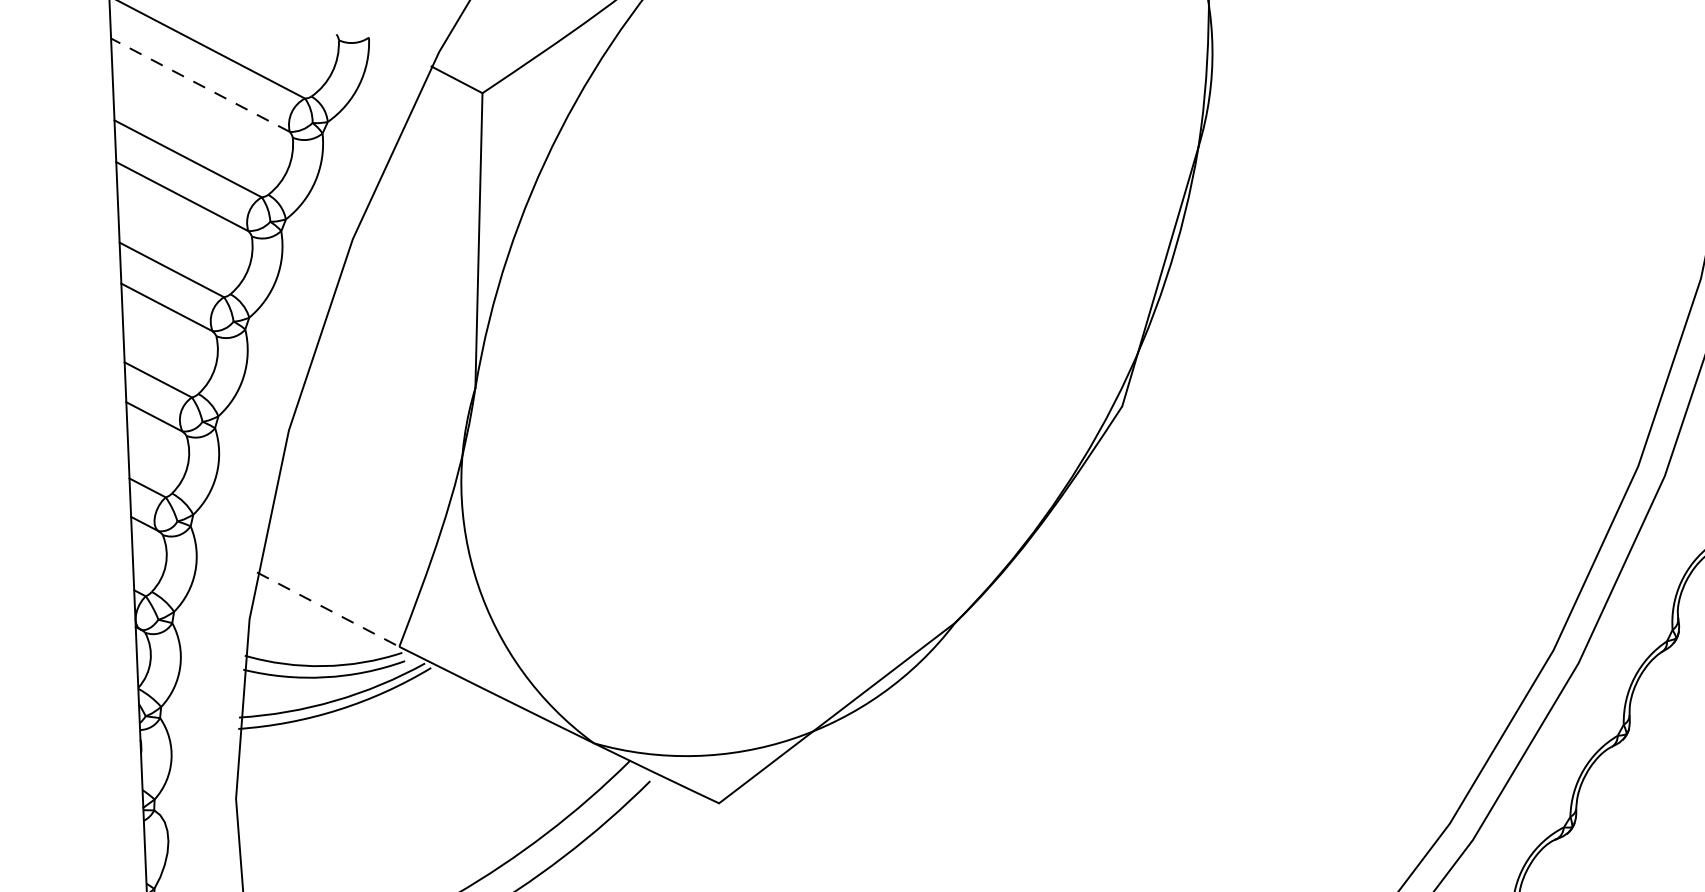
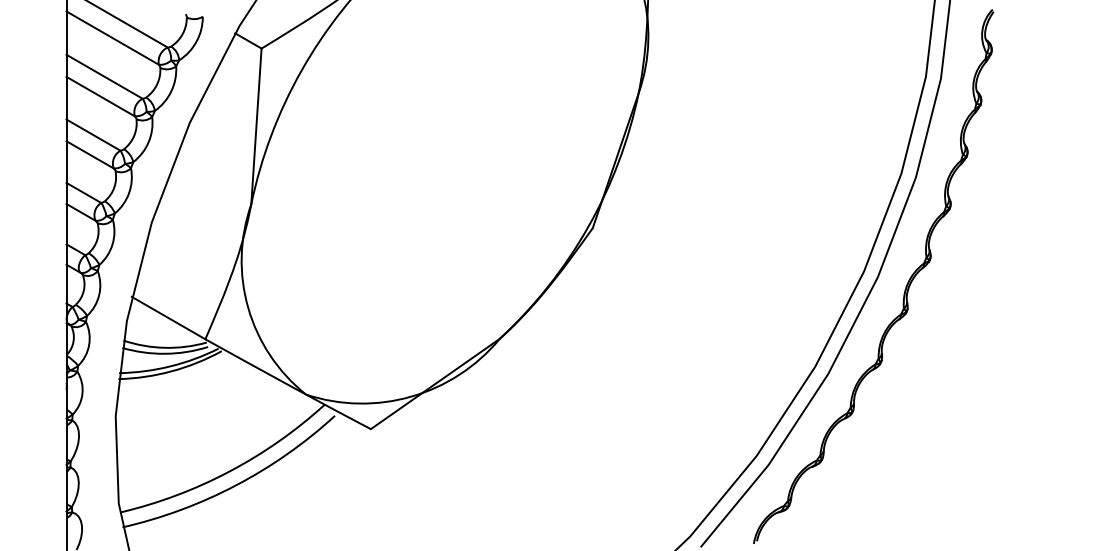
line: (199, 84) -> (112, 37), dashed -> solid
line: (329, 610) -> (169, 318), dashed -> solid

